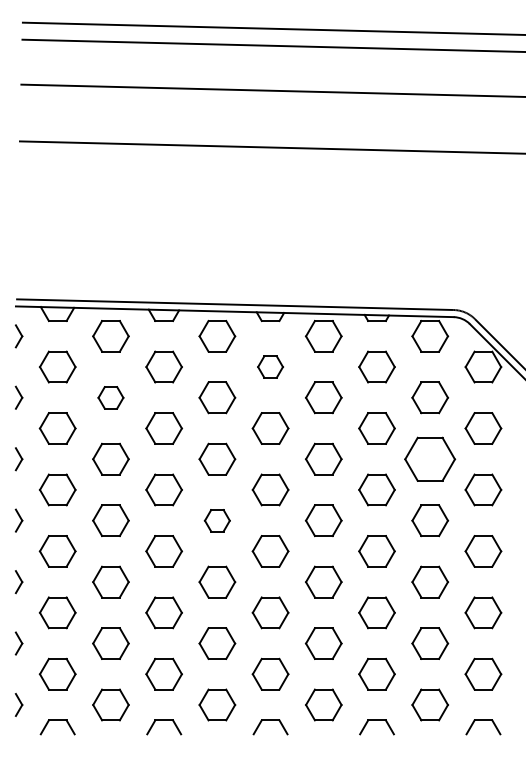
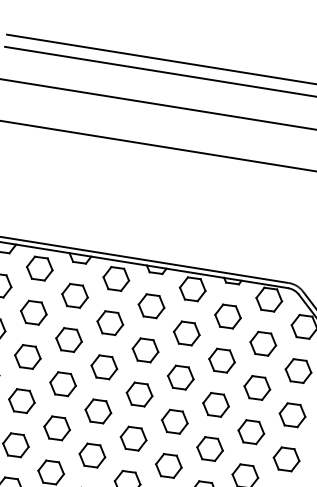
part: (270, 366) -> (151, 305), size x1.43
part: (110, 397) -> (33, 312), size x1.43
part: (430, 458) -> (257, 387), size x0.71
part: (217, 520) -> (98, 411), size x1.43

